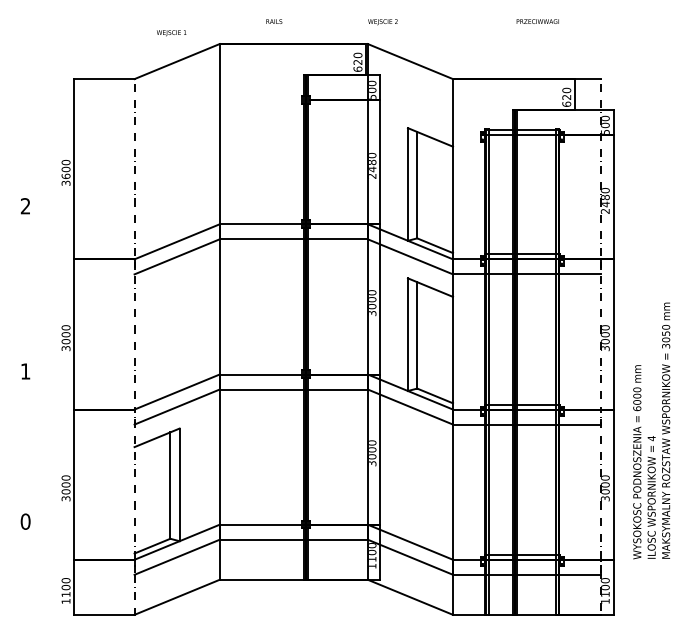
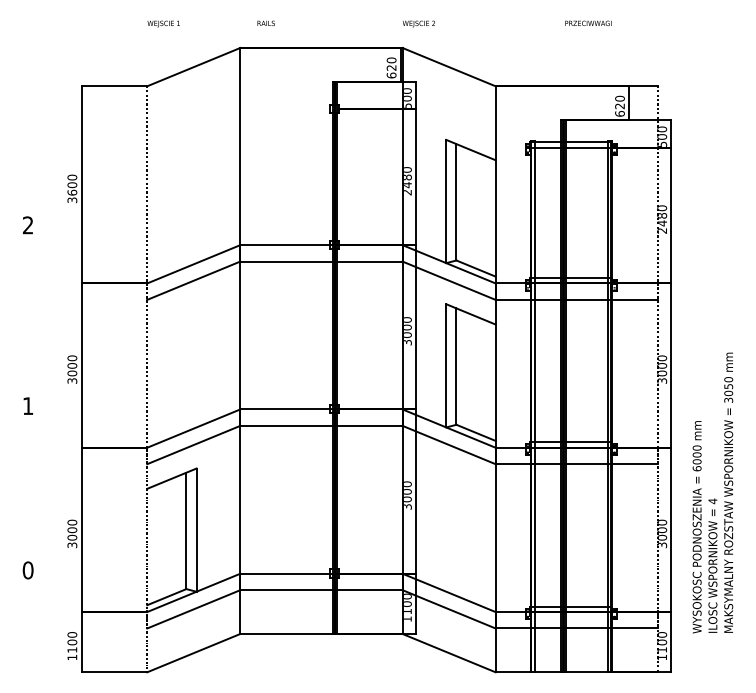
text: (274, 21) -> (266, 23), moved
text: (171, 33) -> (163, 24), moved
text: (651, 430) -> (712, 492), moved

